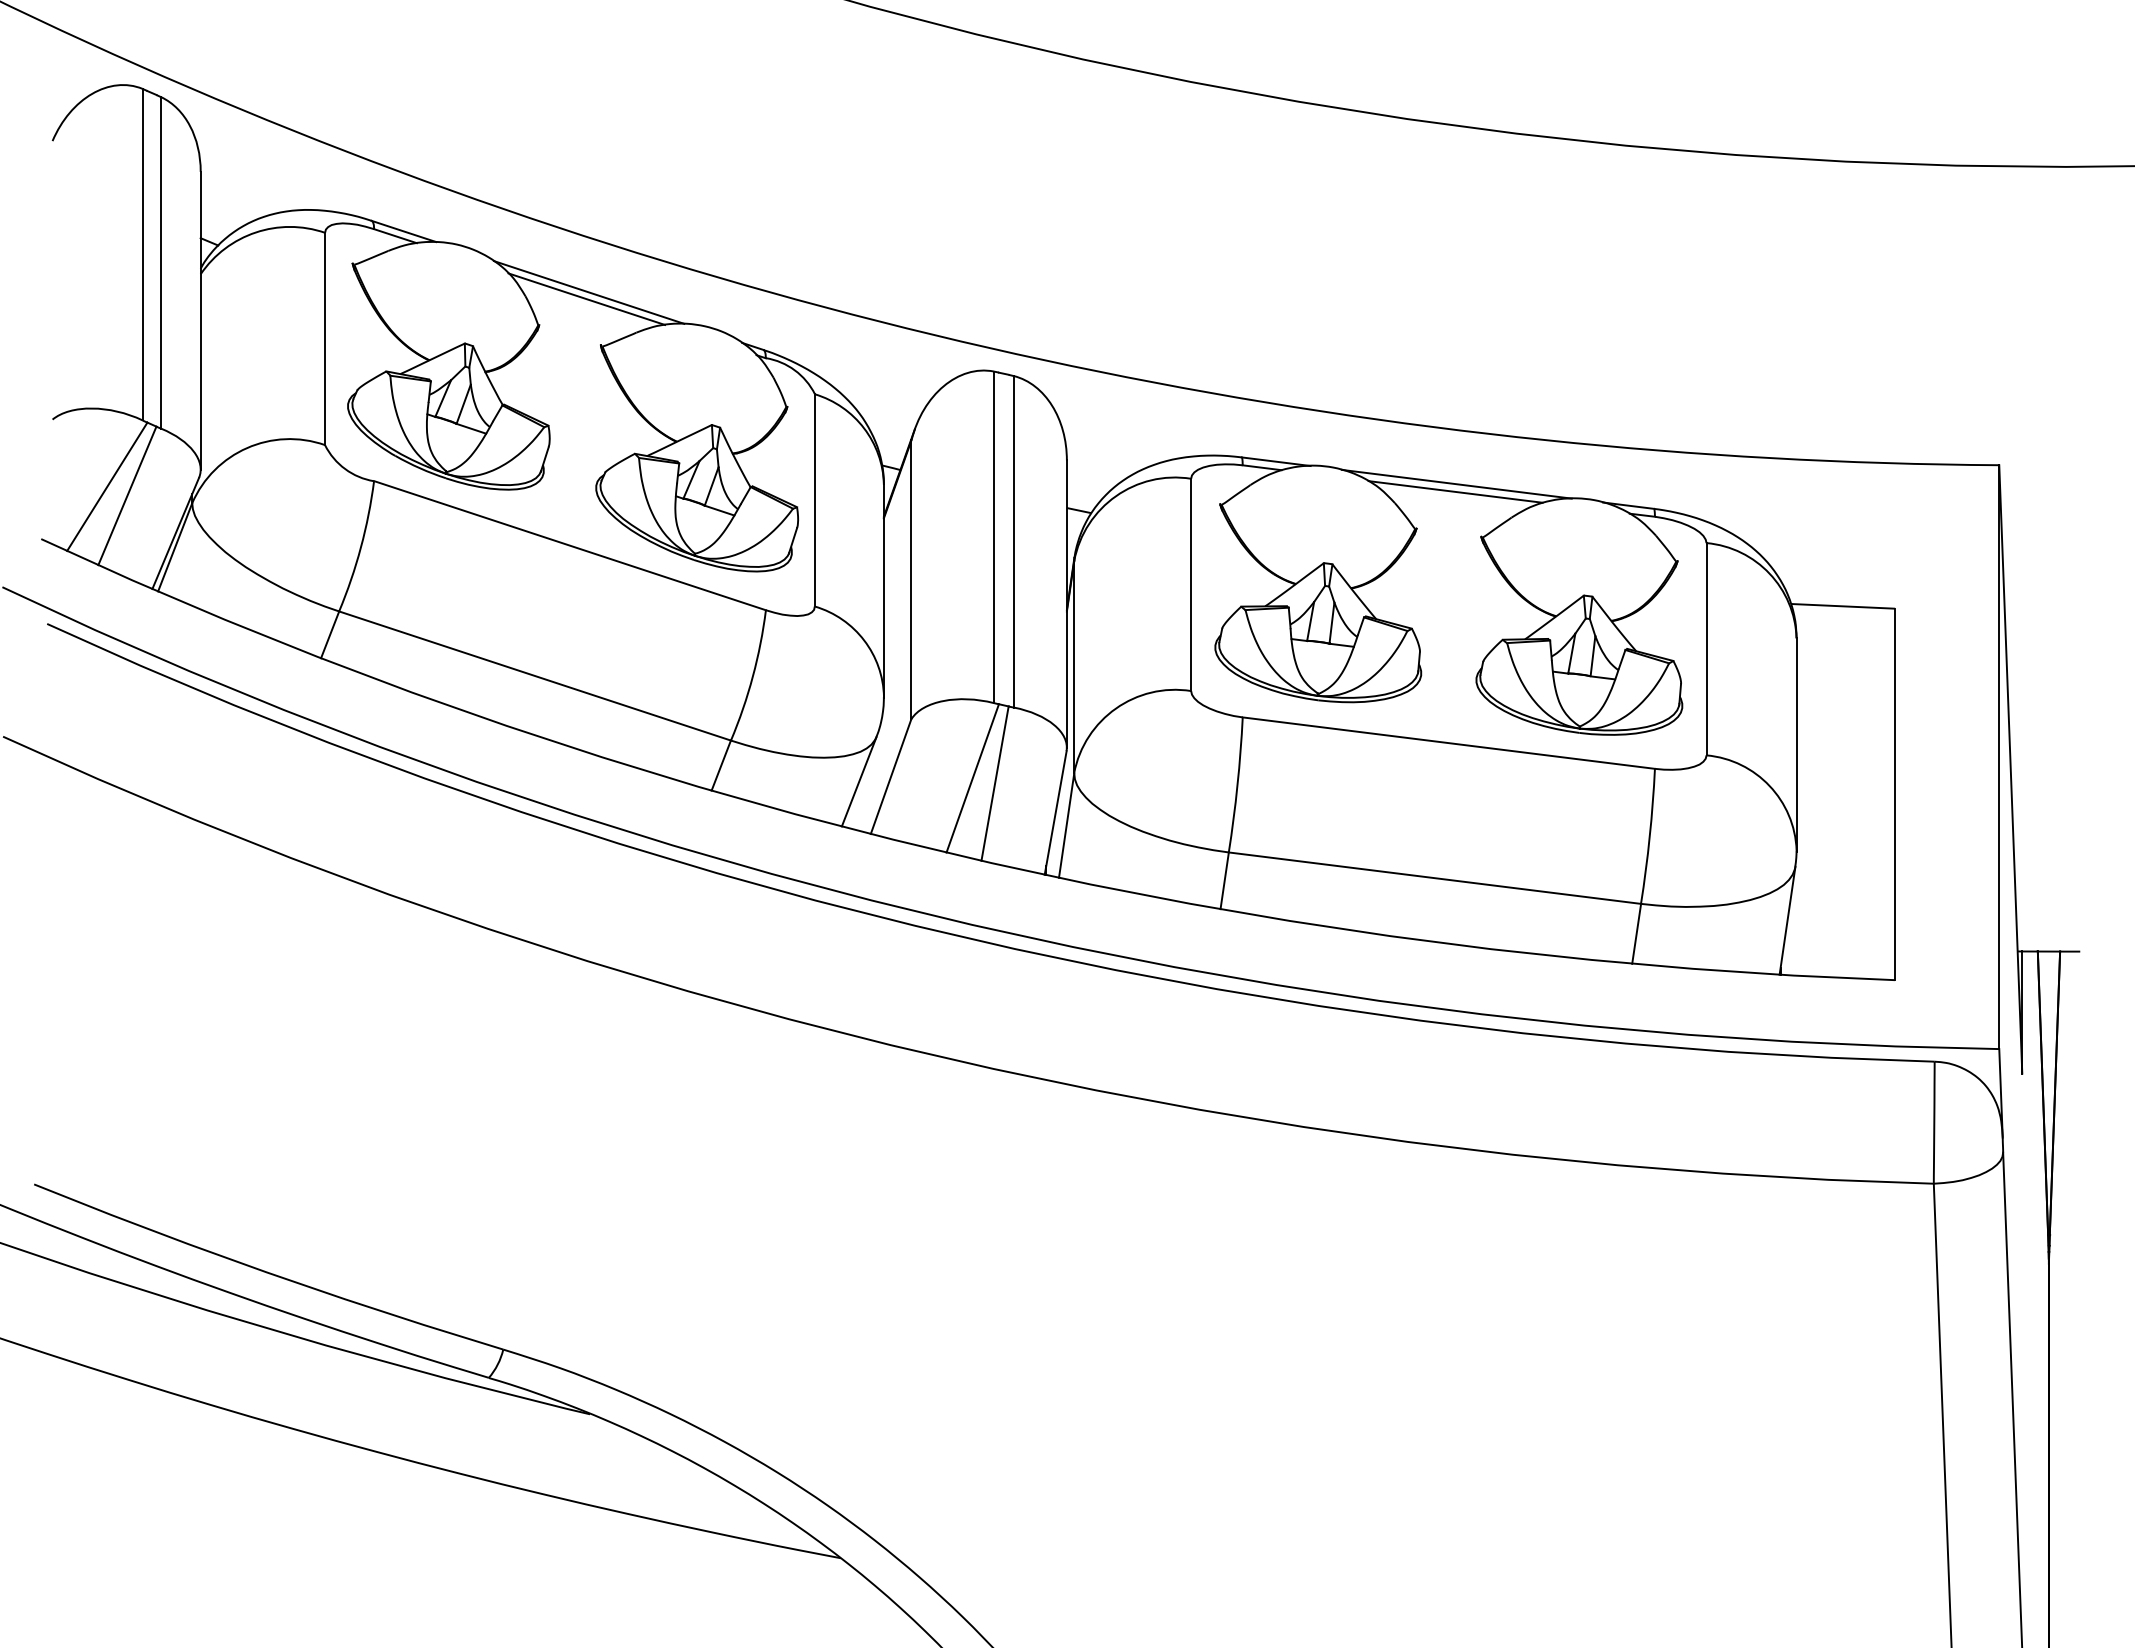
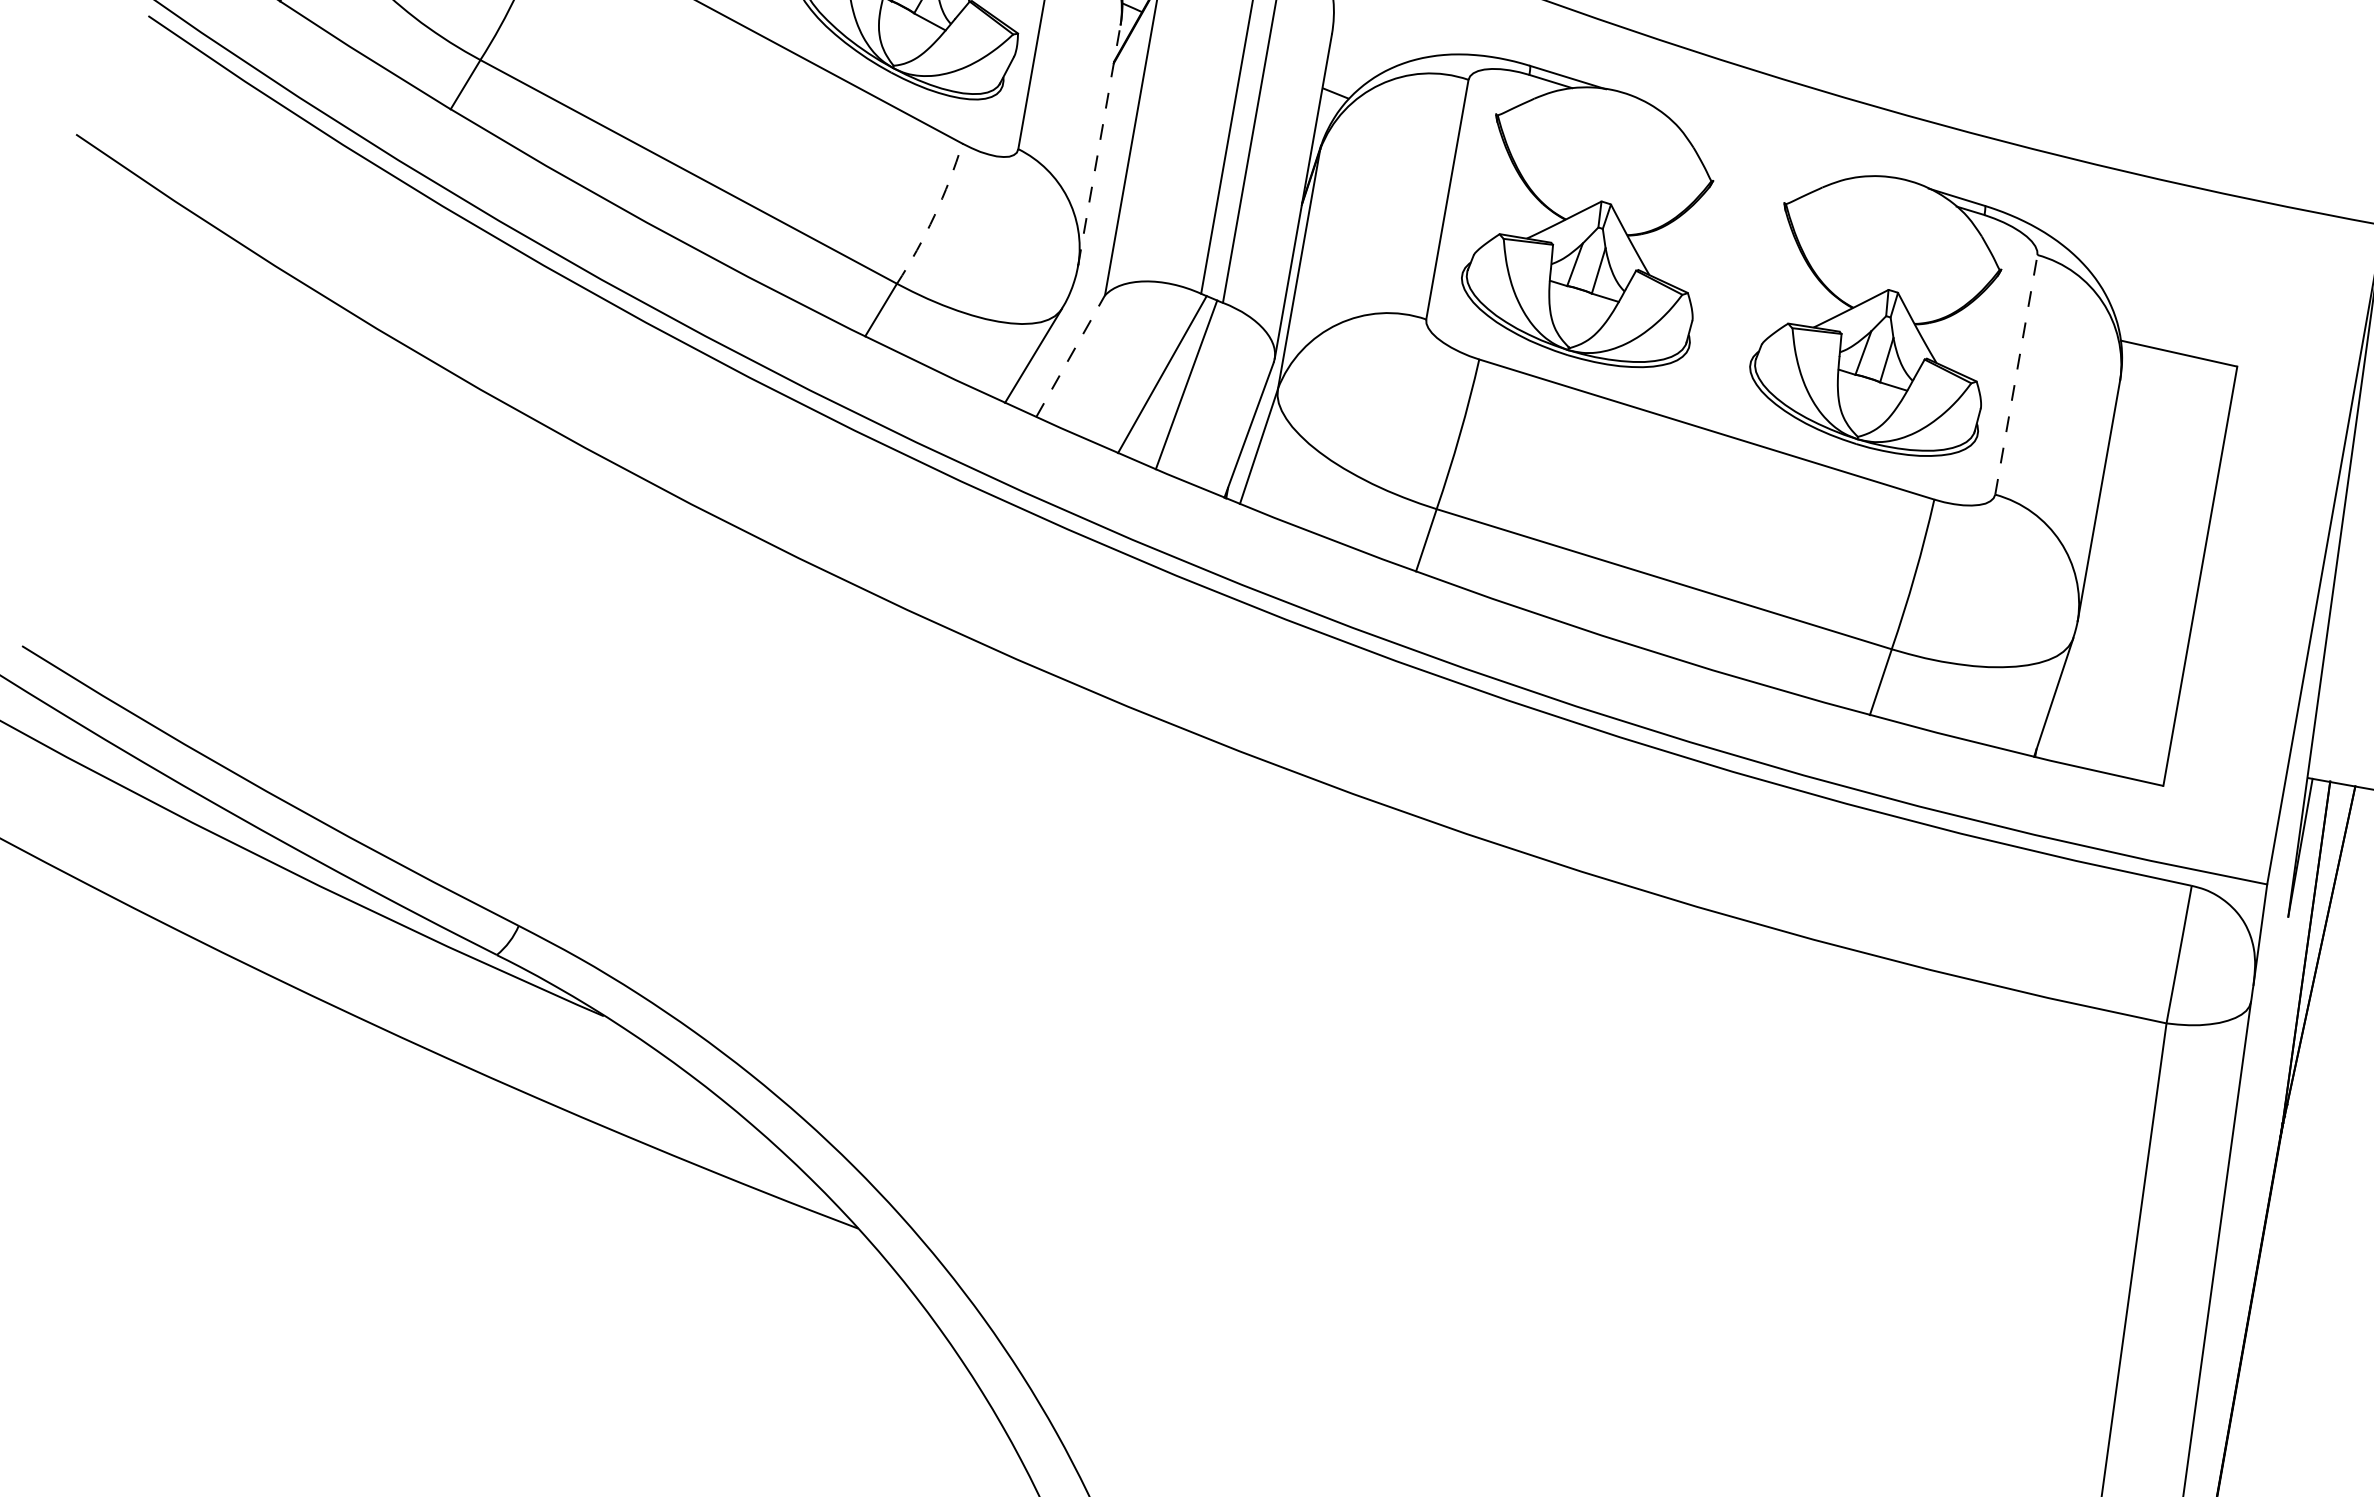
line: (1456, 483) -> (1767, 138), removed
line: (1455, 491) -> (1764, 146), removed
line: (883, 590) -> (1099, 144), solid -> dashed
line: (1706, 648) -> (2016, 374), solid -> dashed
arc: (752, 676) -> (934, 215), solid -> dashed
line: (891, 776) -> (1071, 356), solid -> dashed

